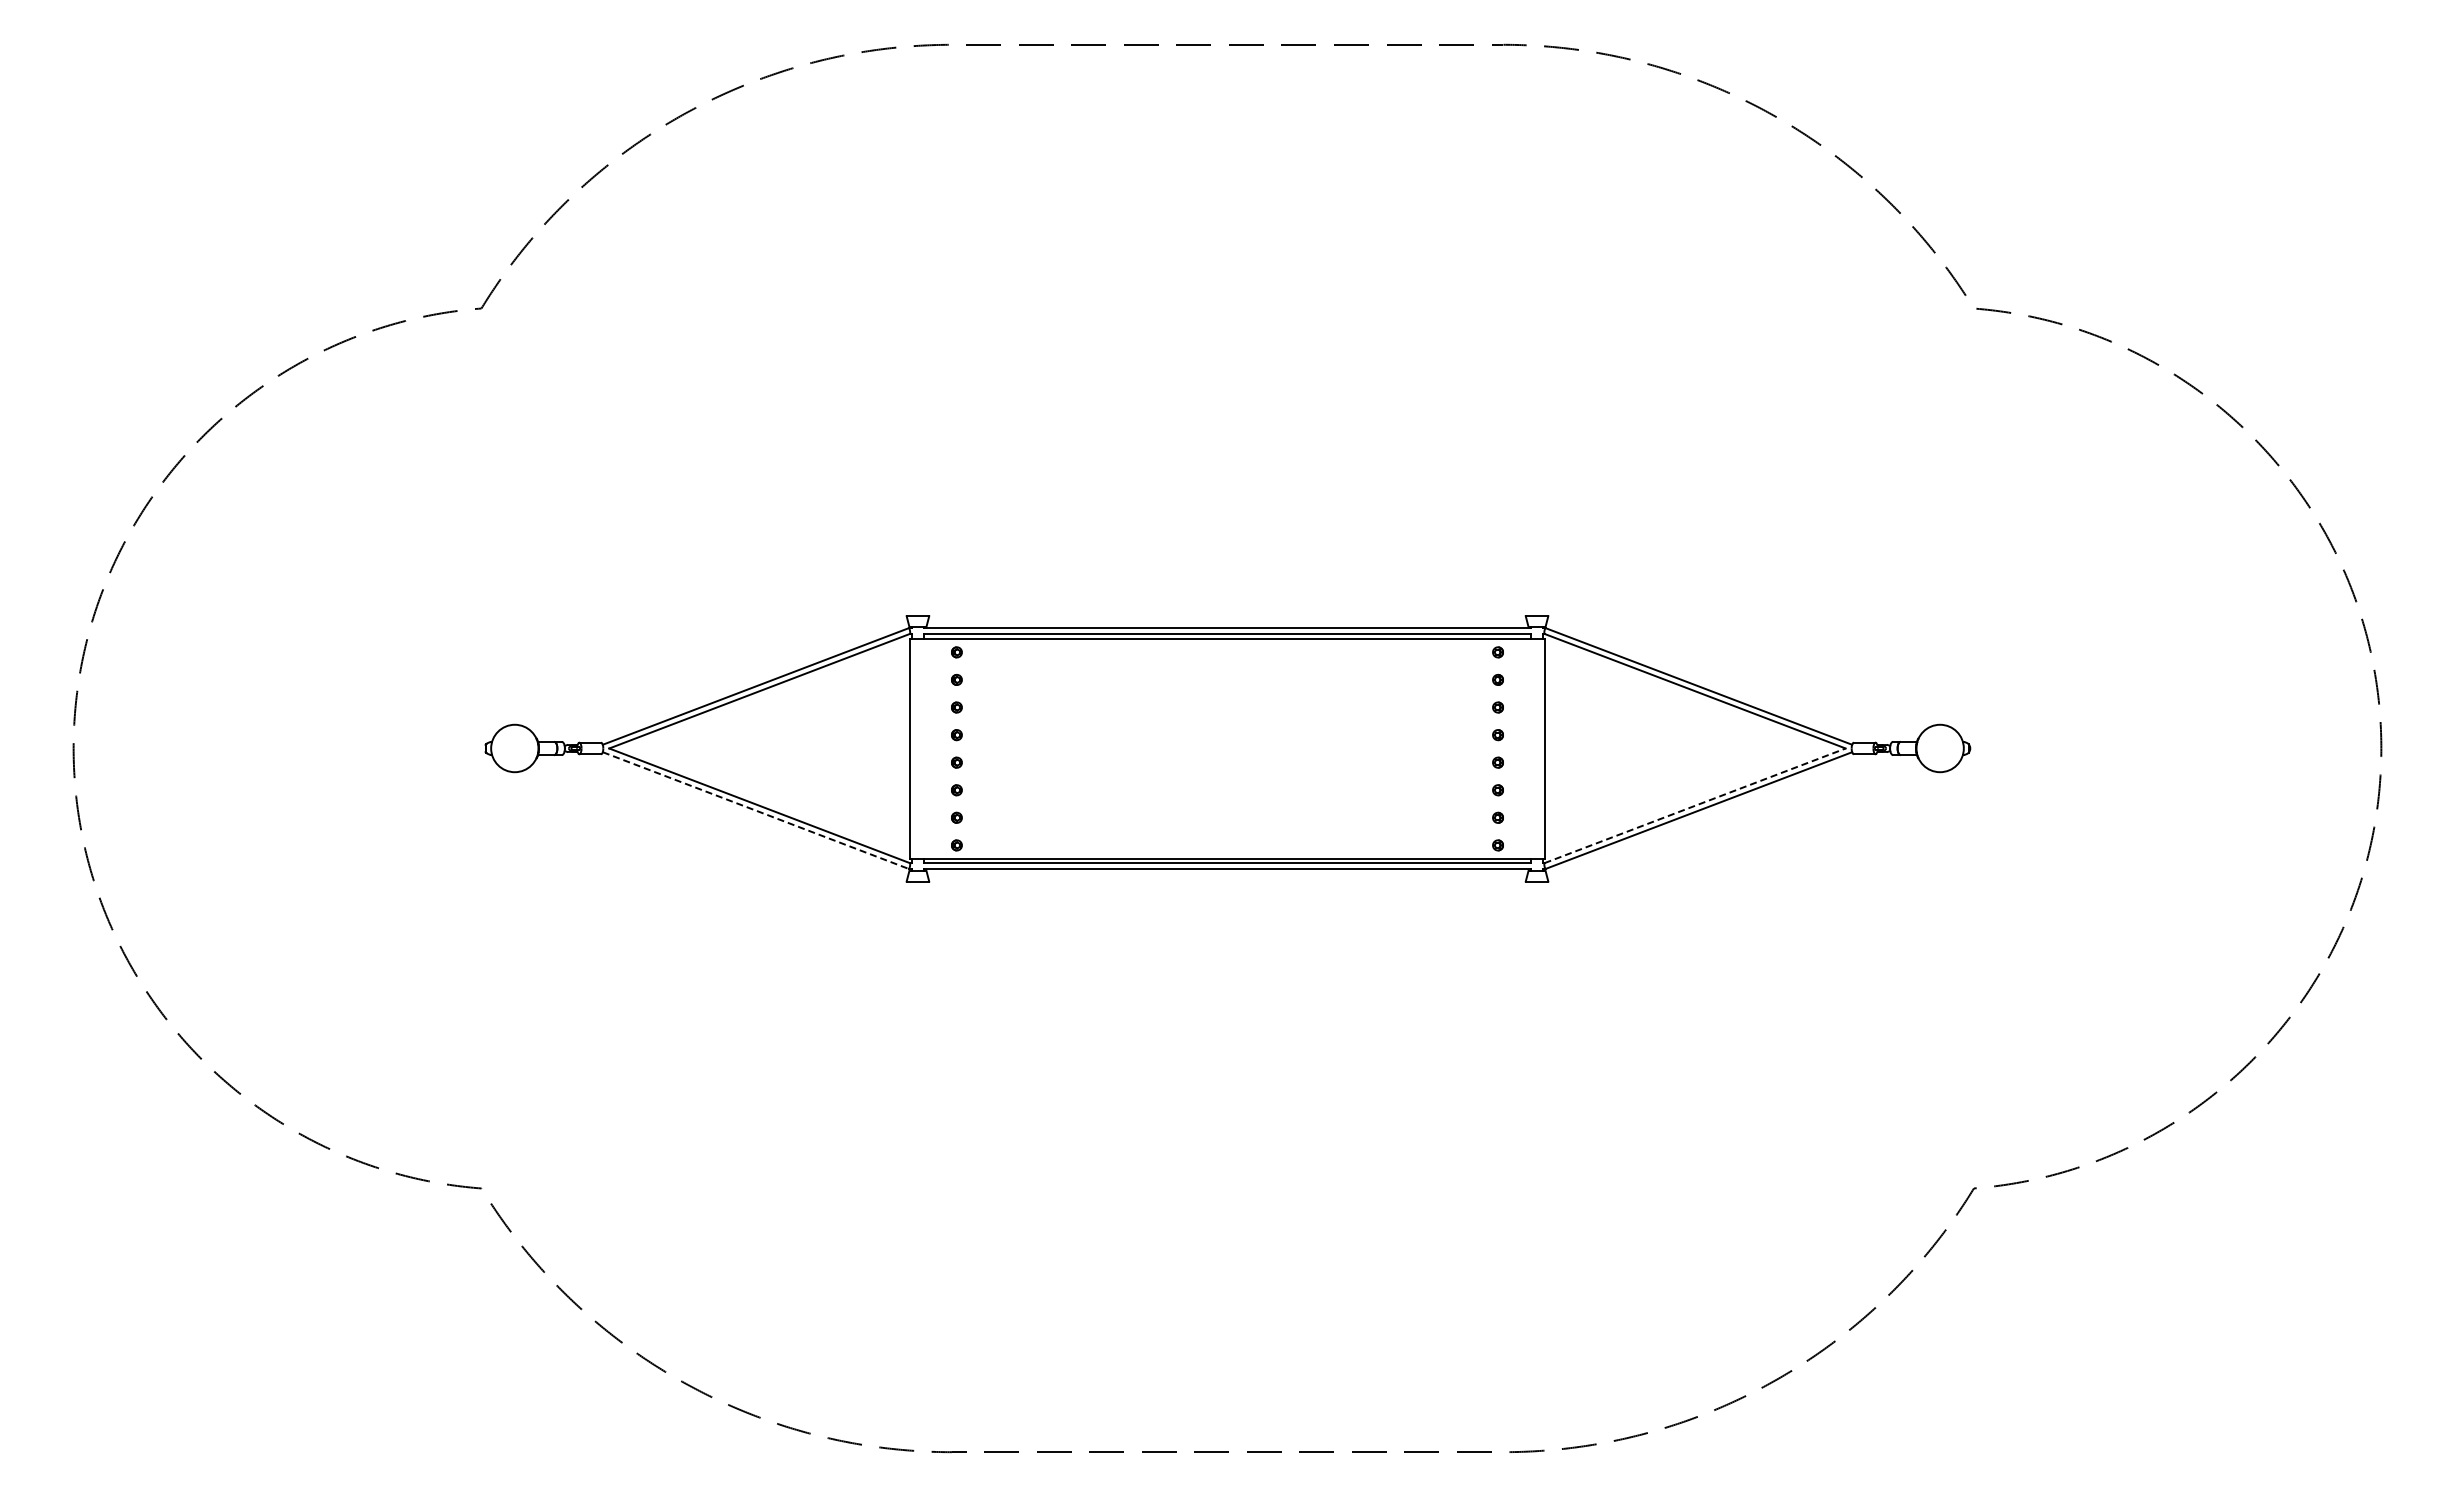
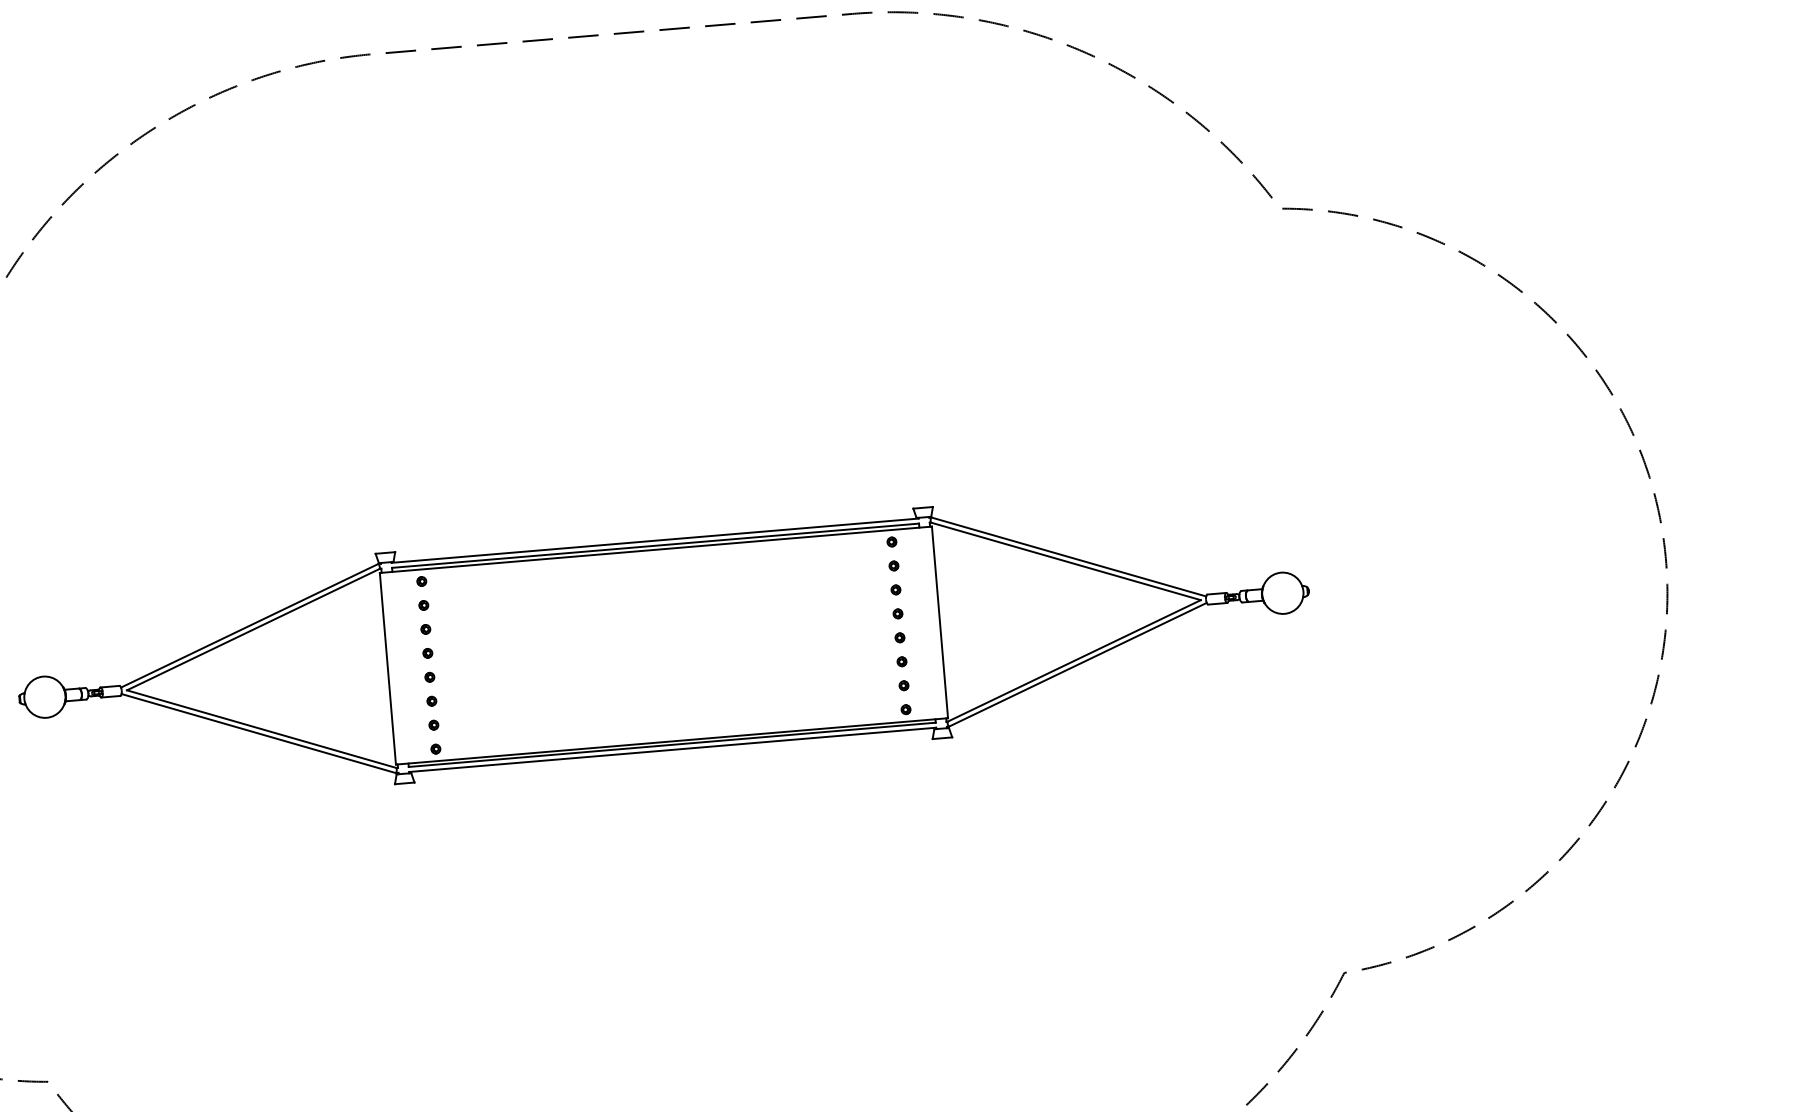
line: (1695, 805) -> (1074, 660), dashed -> solid
line: (755, 810) -> (258, 733), dashed -> solid

